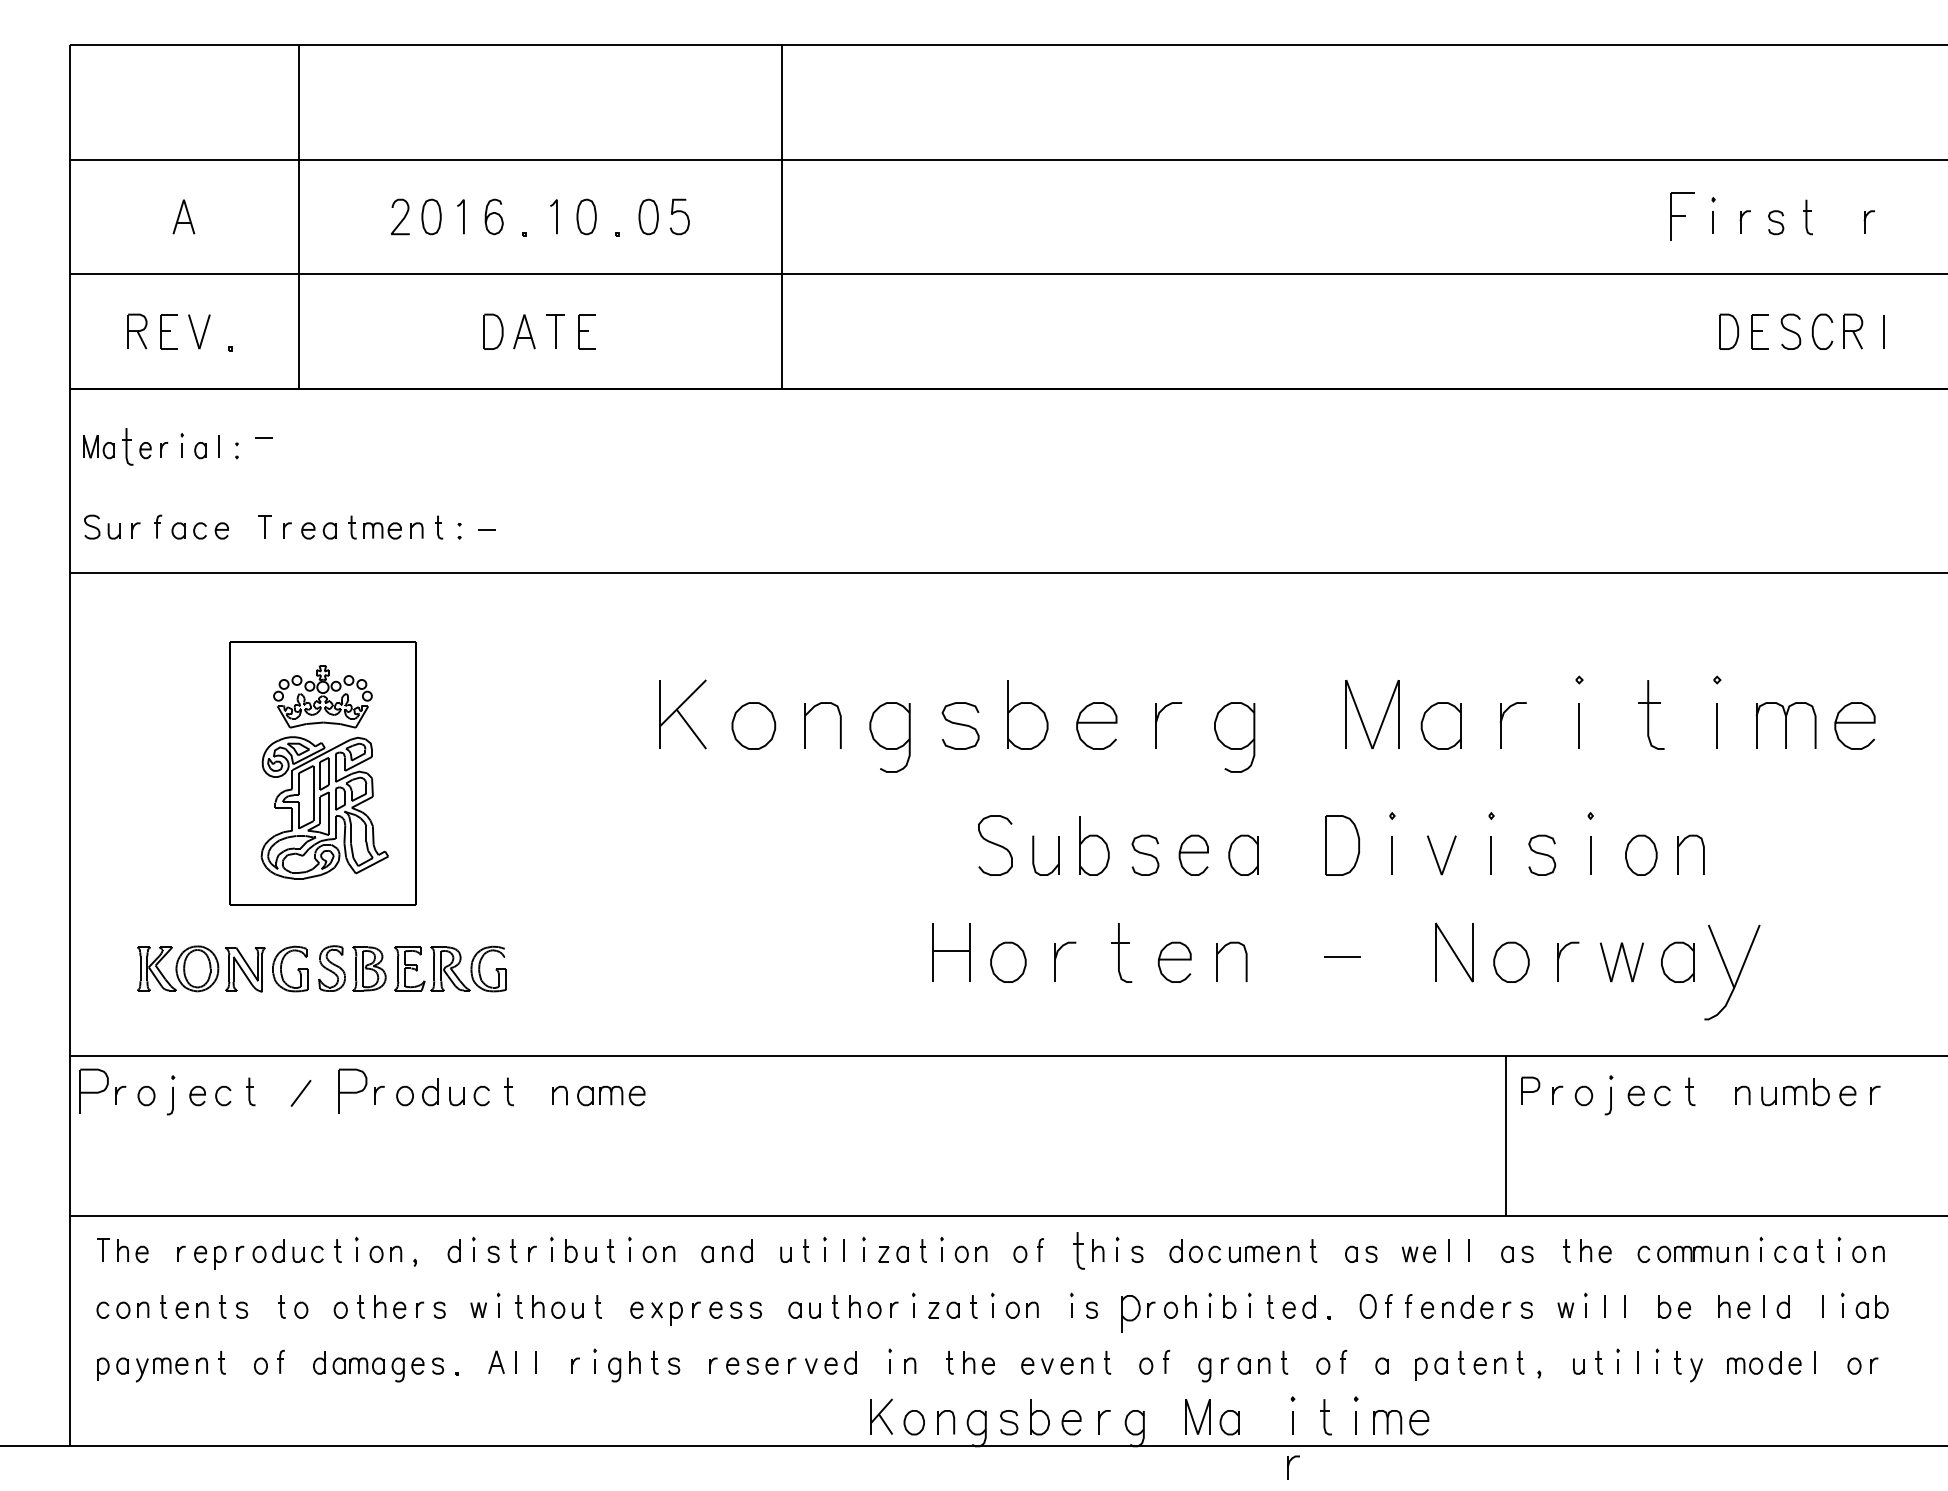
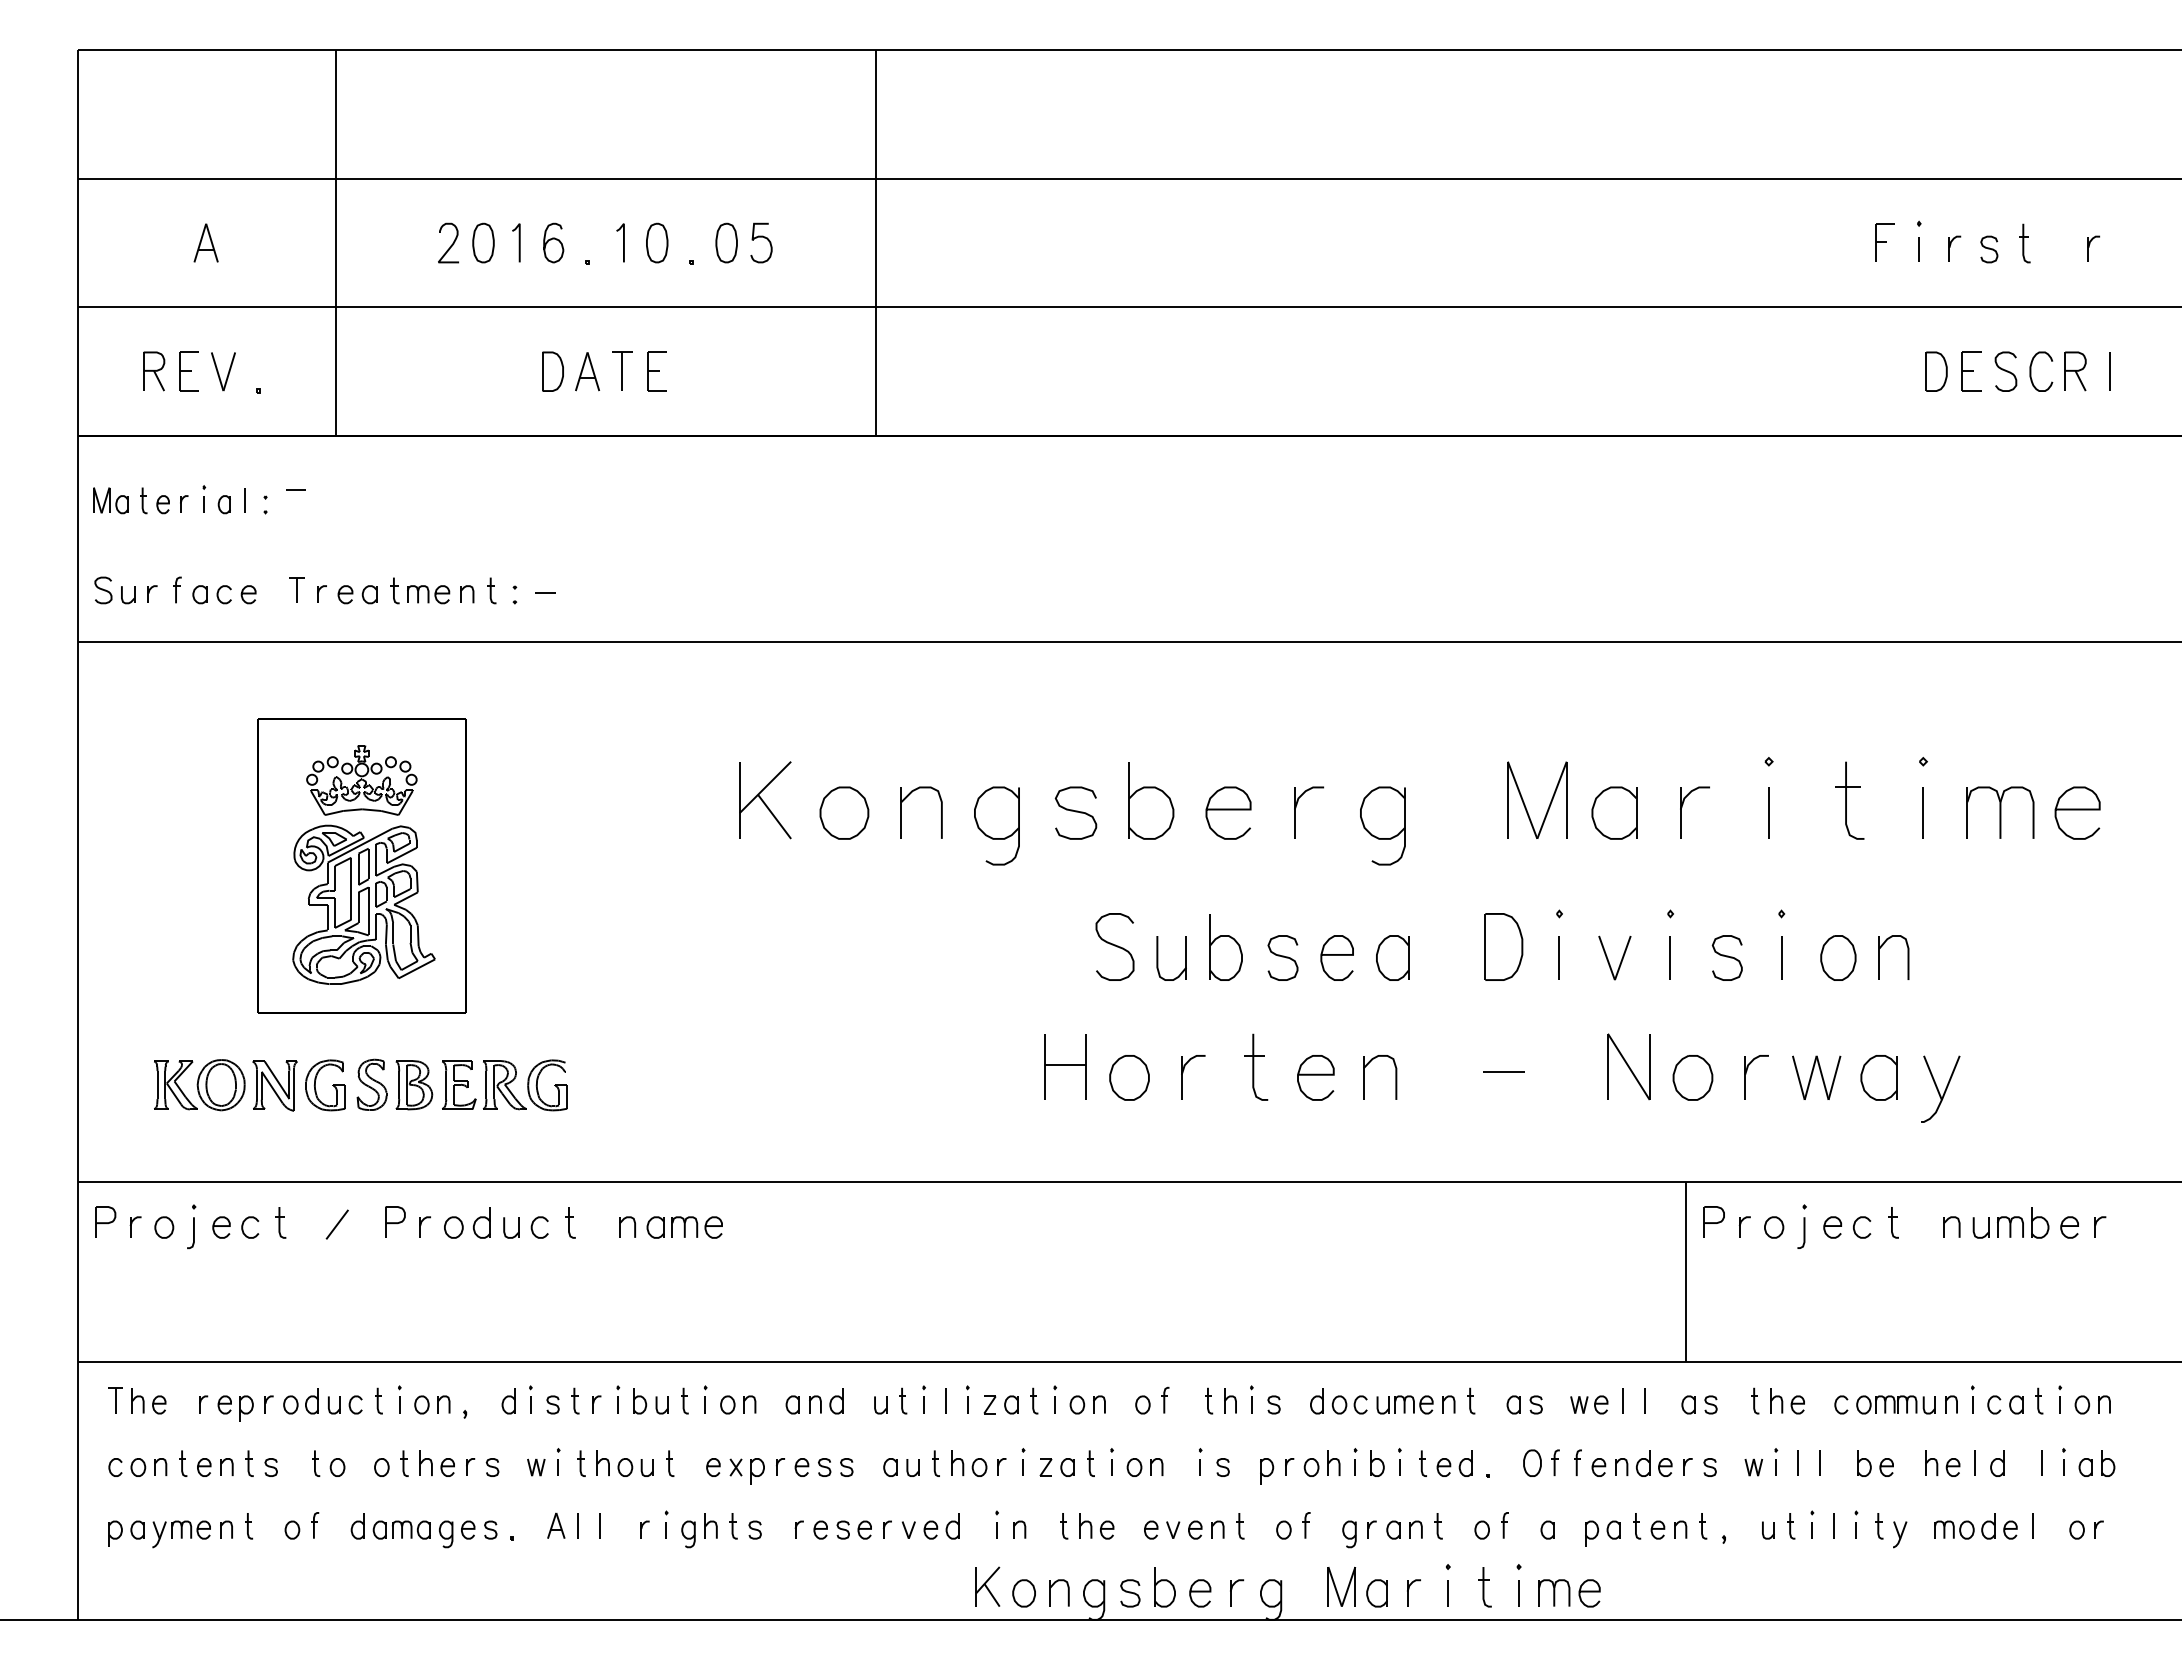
part: (1682, 216) -> (1884, 242), size x0.71
part: (127, 446) -> (143, 500), size x0.62
part: (1732, 971) -> (1940, 1088), size x0.62
part: (94, 1090) -> (105, 1221), size x0.62
part: (352, 1090) -> (395, 1221), size x0.62
part: (1079, 1250) -> (1209, 1400), size x0.62
part: (1131, 1313) -> (1267, 1471), size x0.62
part: (1293, 1467) -> (1413, 1592), moved

